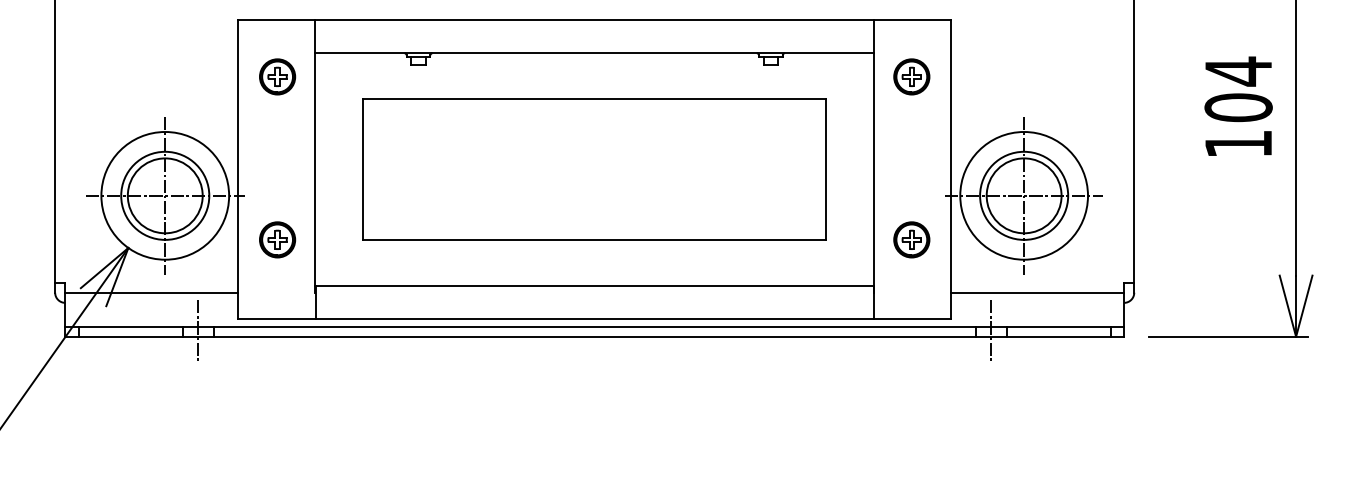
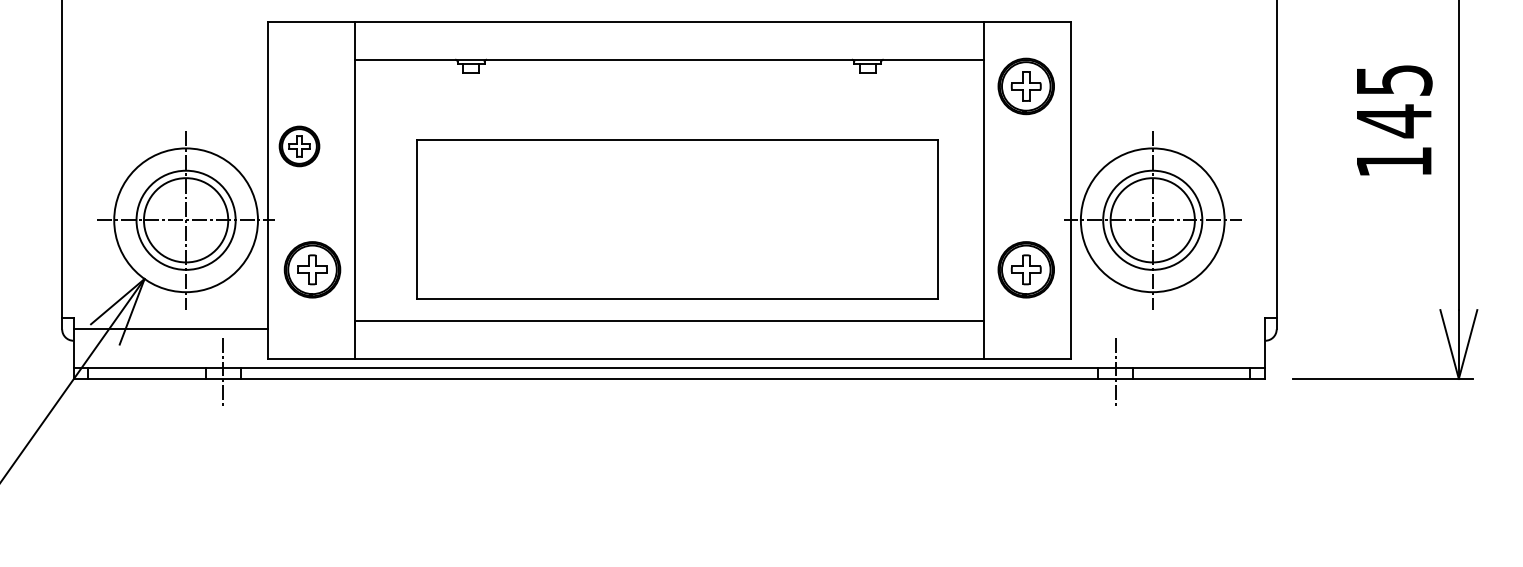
part: (277, 76) -> (299, 146), moved
part: (911, 76) -> (1026, 86), size x1.4
text: (1238, 89) -> (1393, 100), 104 -> 145
part: (594, 169) -> (677, 219), moved
part: (277, 239) -> (312, 269), size x1.4
part: (911, 239) -> (1026, 269), size x1.4
line: (1037, 292) -> (1167, 329), removed

